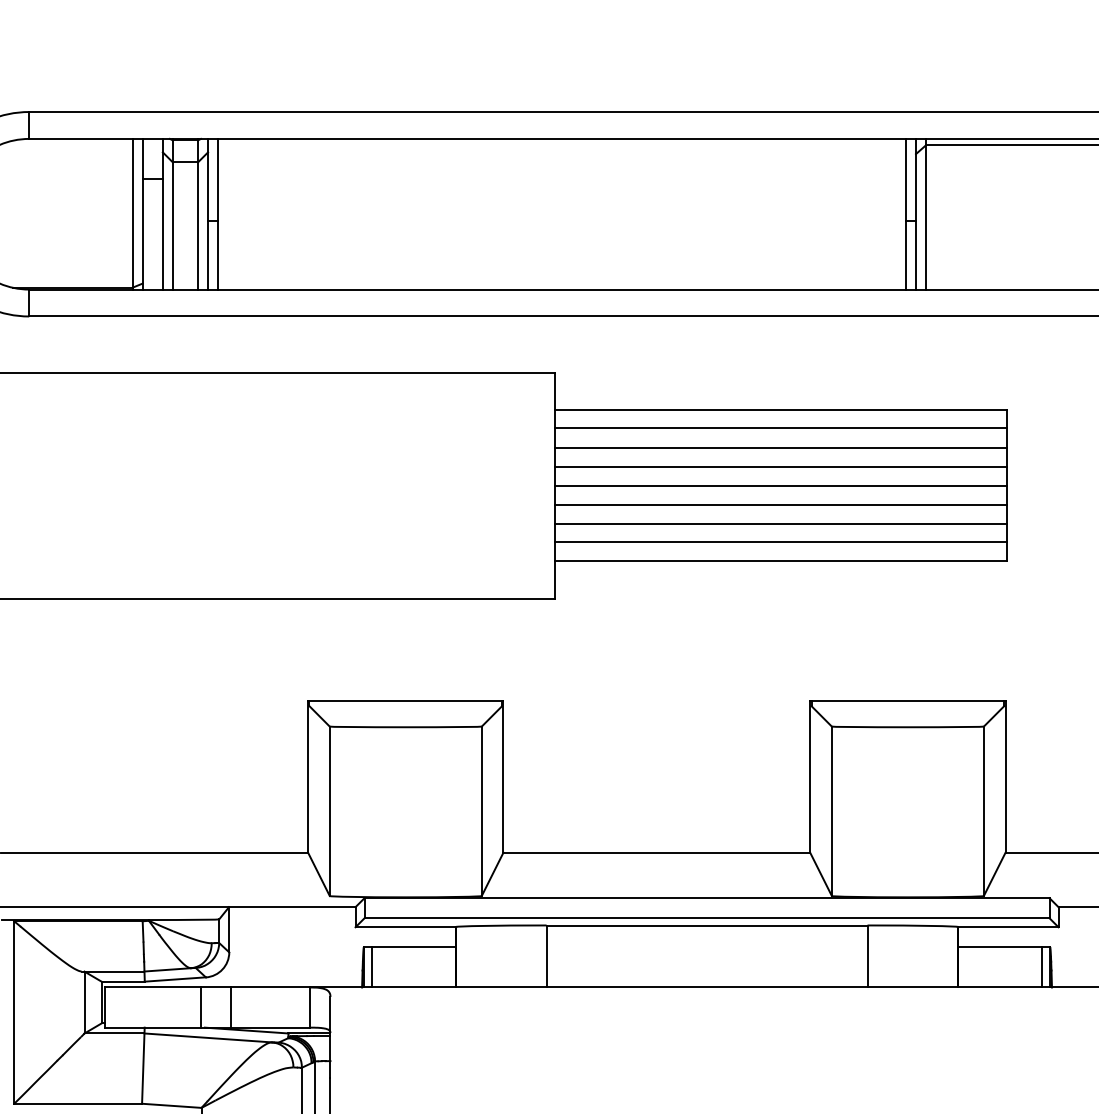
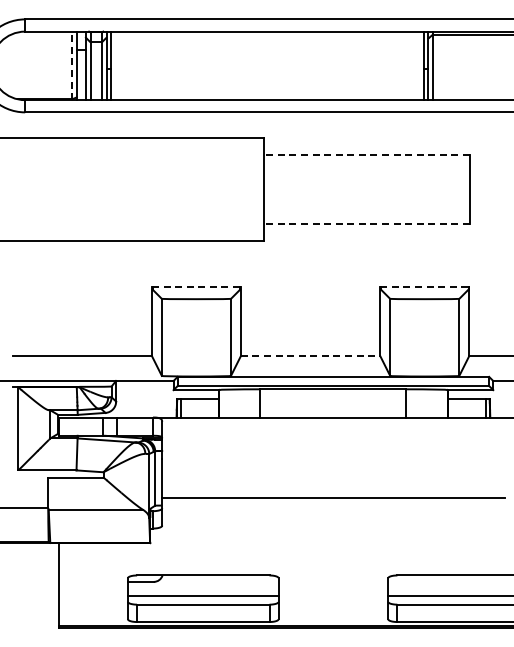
line: (133, 213) -> (72, 65), solid -> dashed
line: (781, 411) -> (367, 155), solid -> dashed
line: (779, 428) -> (366, 163), removed
line: (779, 446) -> (366, 171), removed
line: (779, 466) -> (366, 180), removed
line: (779, 486) -> (366, 189), removed
line: (779, 505) -> (366, 198), removed
line: (779, 523) -> (366, 206), removed
line: (779, 541) -> (366, 214), removed
line: (781, 560) -> (367, 223), solid -> dashed
line: (405, 701) -> (196, 287), solid -> dashed
line: (909, 701) -> (425, 287), solid -> dashed
line: (656, 853) -> (310, 356), solid -> dashed

